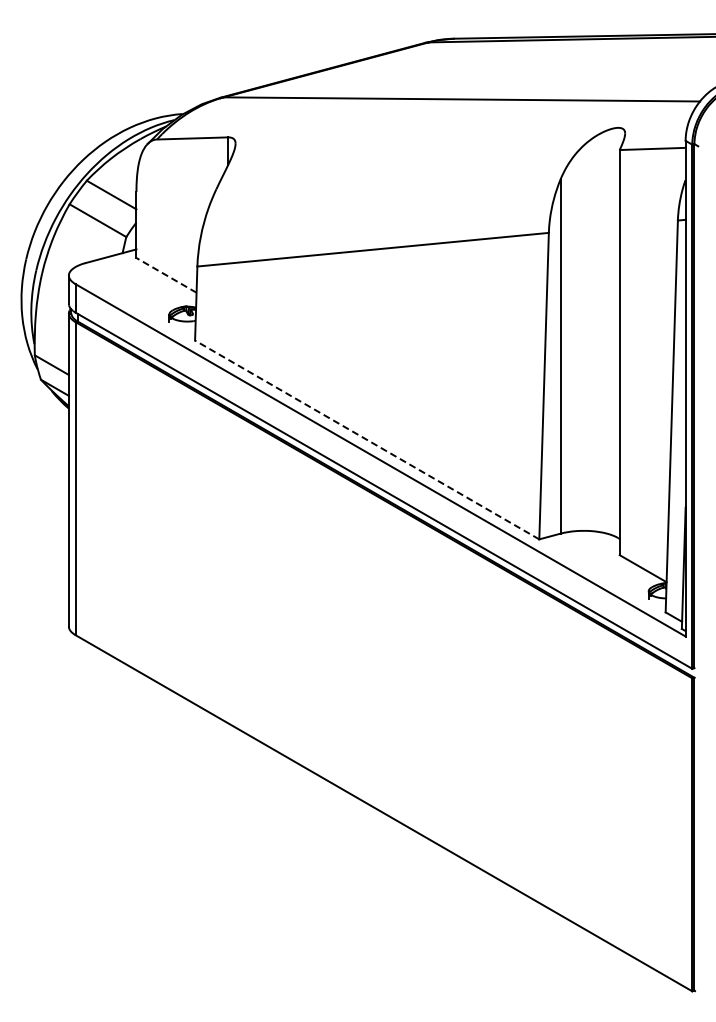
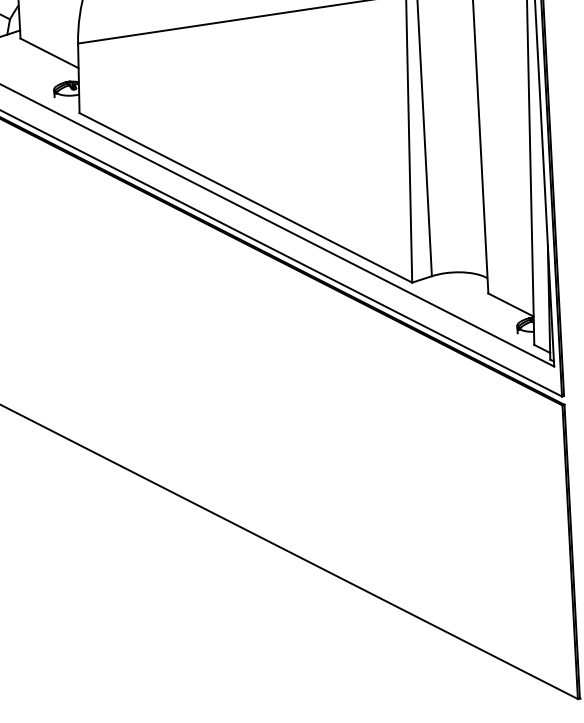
line: (166, 275) -> (49, 53), dashed -> solid
line: (367, 439) -> (246, 197), dashed -> solid

